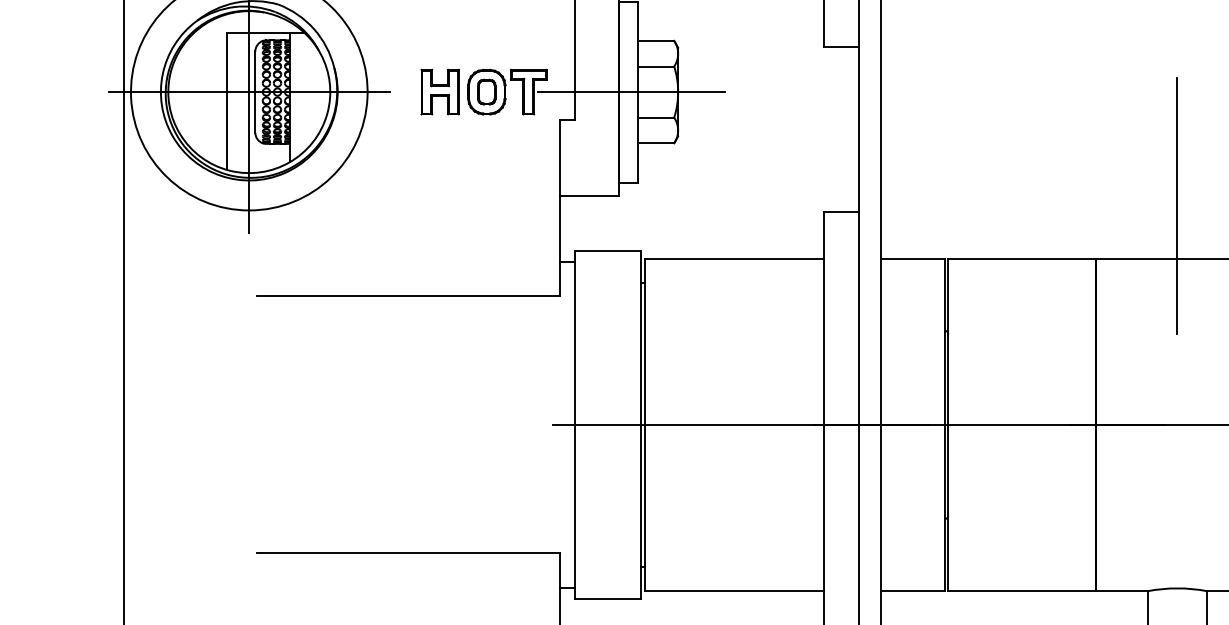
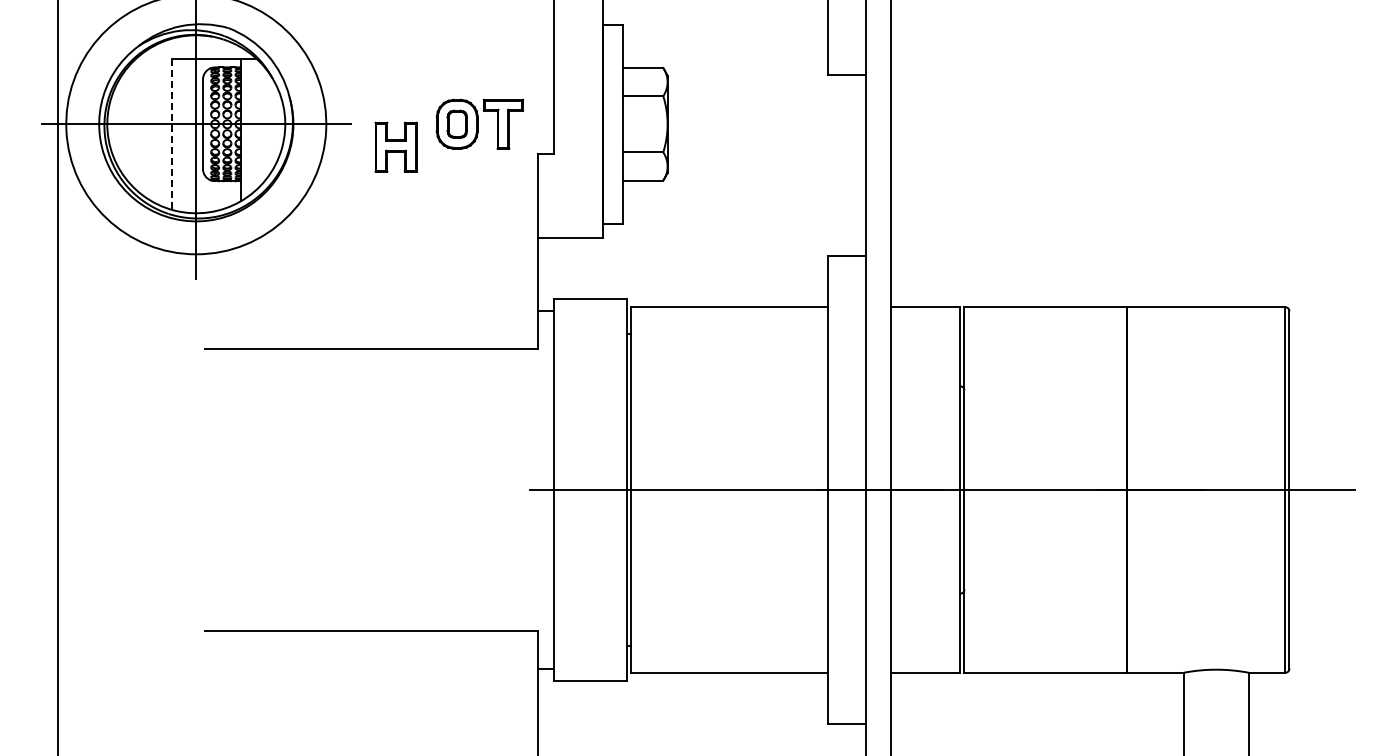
part: (439, 91) -> (395, 146), moved
line: (631, 92) -> (616, 124), removed
line: (226, 101) -> (171, 134), solid -> dashed
line: (1177, 206) -> (1216, 249), removed

